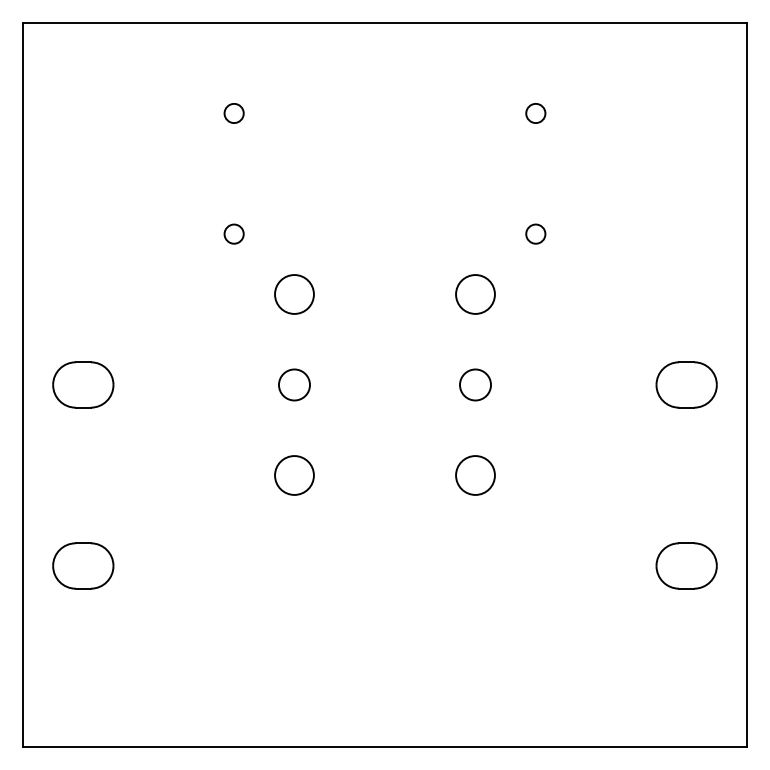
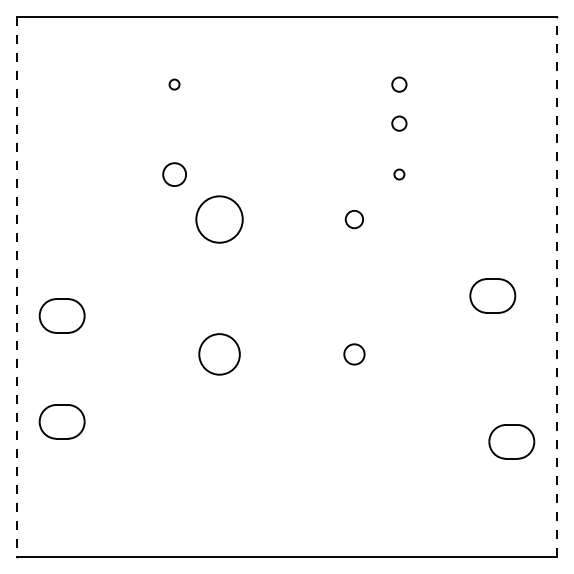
circle: (234, 113) -> (174, 84), size x0.7
circle: (535, 165) -> (399, 123), added
circle: (234, 234) -> (174, 174), size x1.6
circle: (535, 234) -> (399, 174), size x0.7
circle: (294, 294) -> (219, 219), size x1.6
circle: (474, 294) -> (353, 219), size x0.6
part: (82, 384) -> (61, 315), moved
circle: (294, 384) -> (219, 286), removed
circle: (475, 384) -> (354, 286), removed
part: (686, 384) -> (492, 295), moved
line: (23, 385) -> (17, 287), solid -> dashed
line: (746, 385) -> (556, 287), solid -> dashed
circle: (294, 475) -> (219, 354), size x1.4
circle: (475, 475) -> (354, 354), size x0.7
part: (686, 565) -> (511, 441), moved

